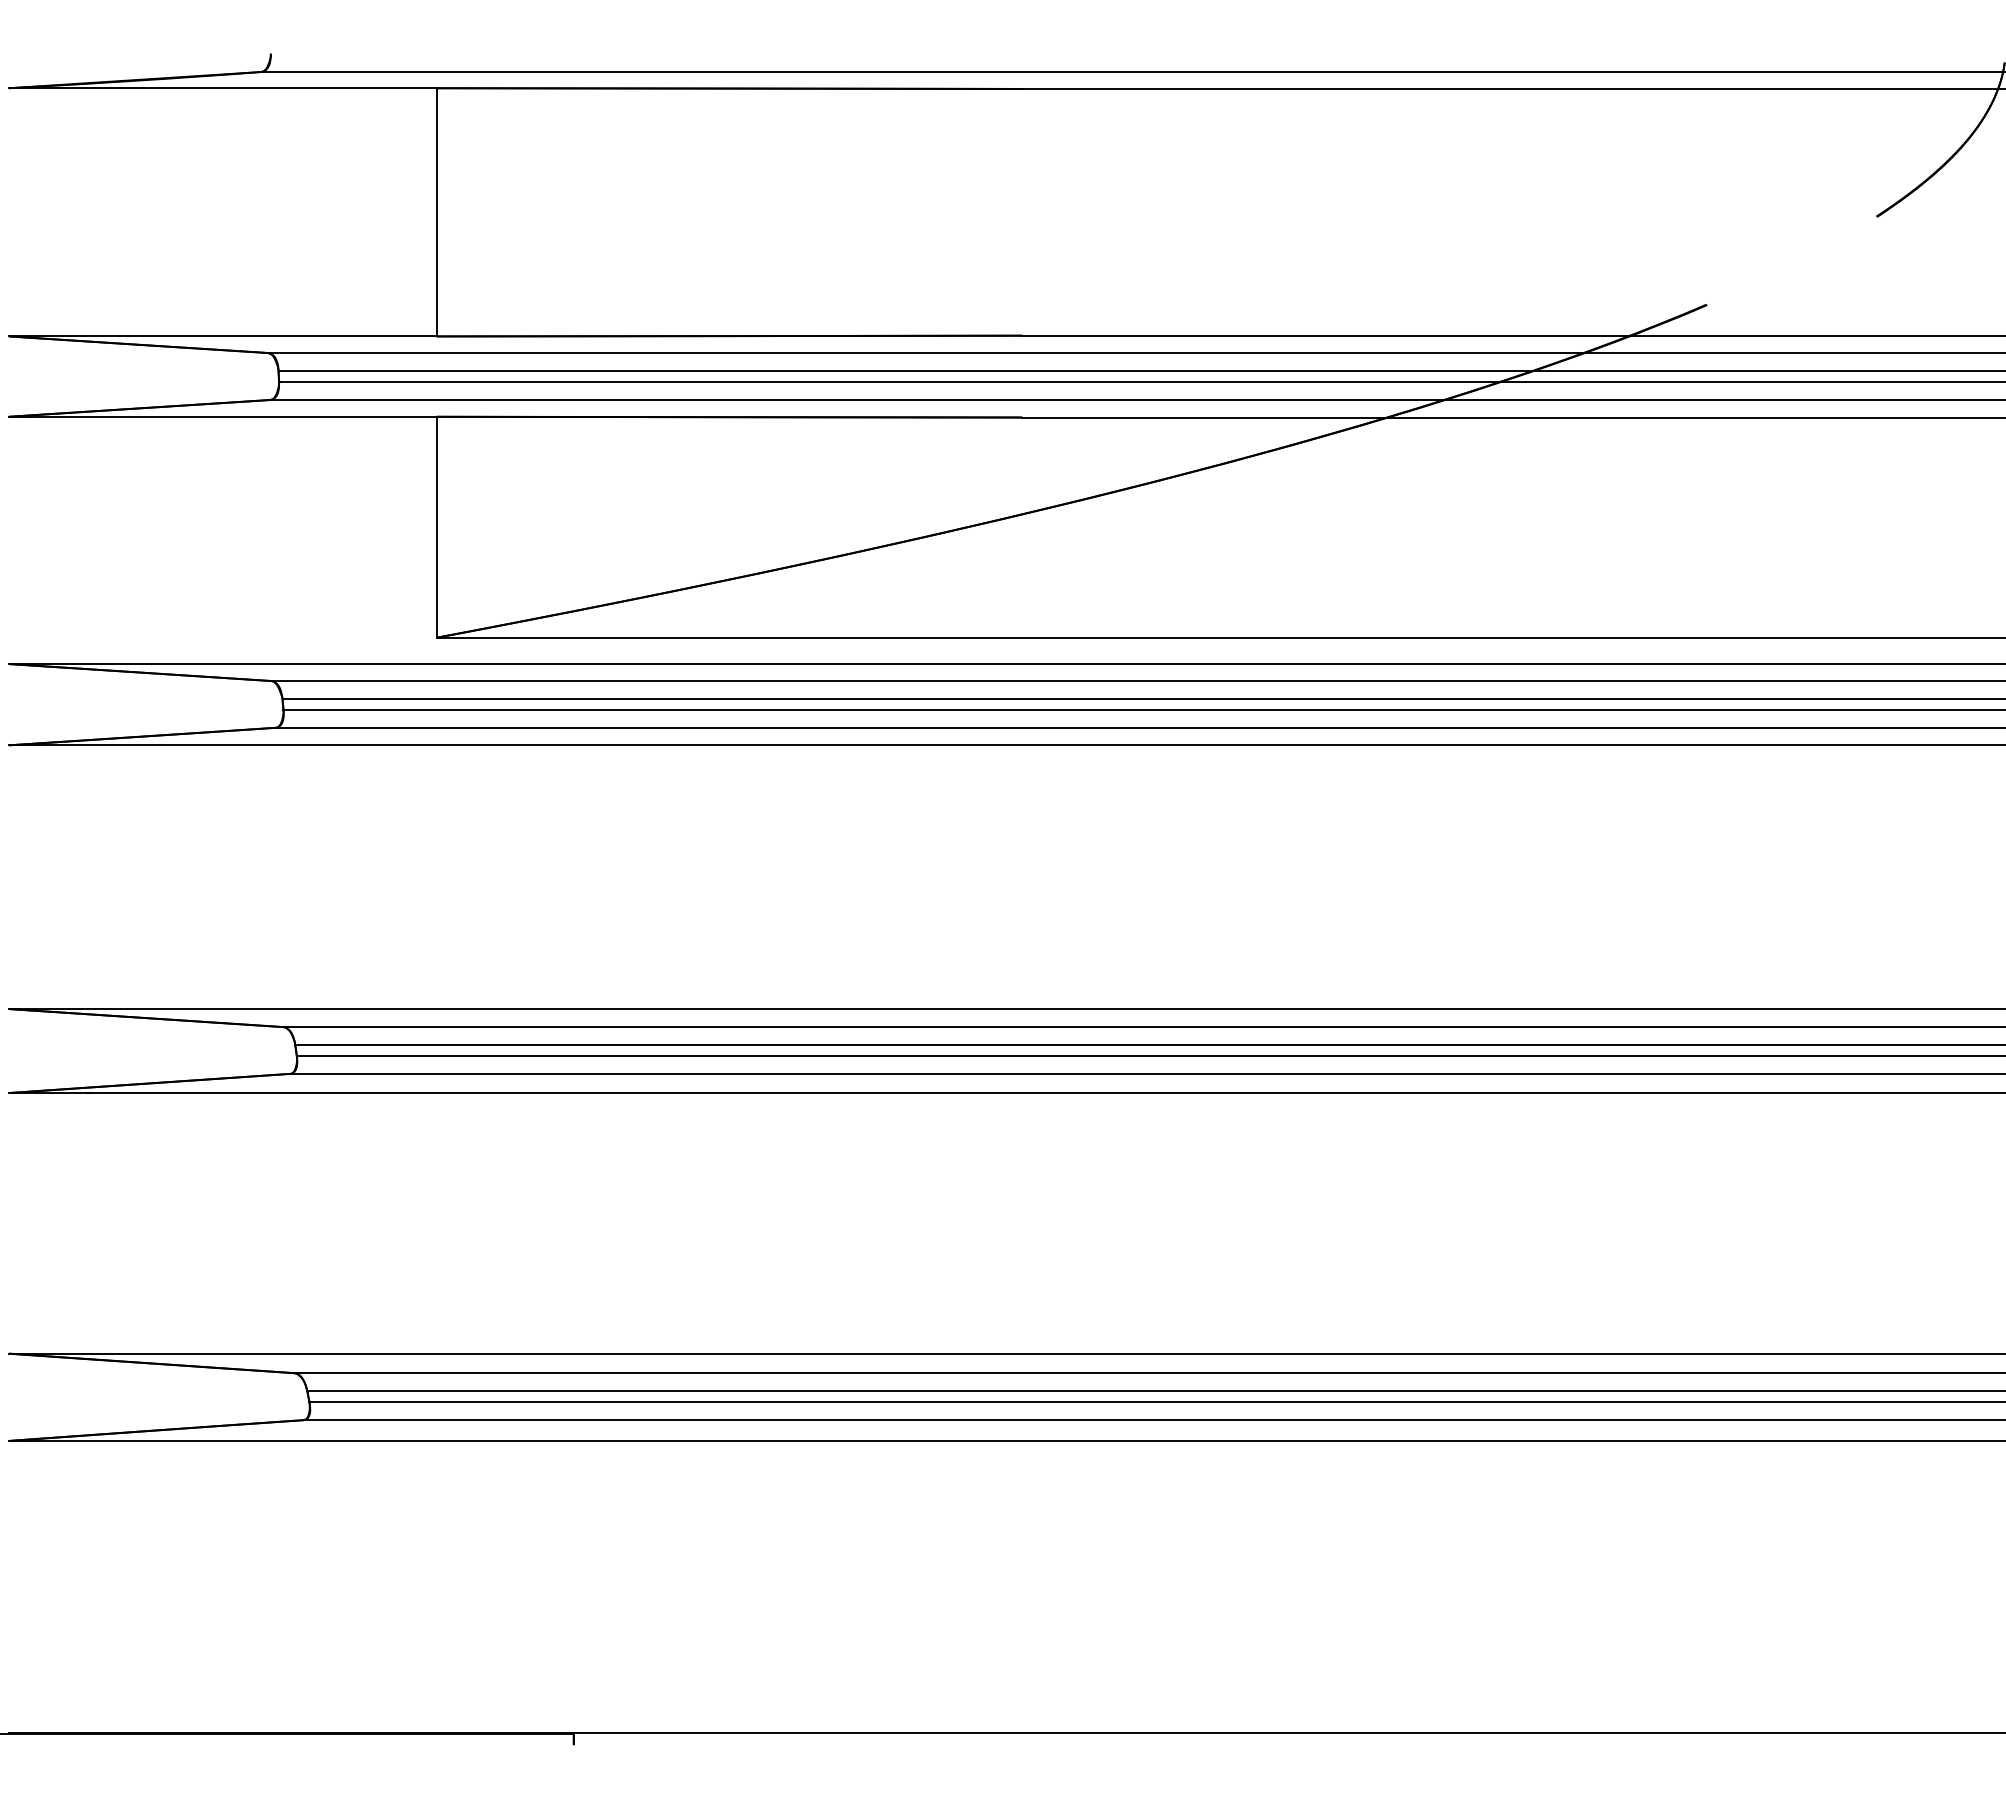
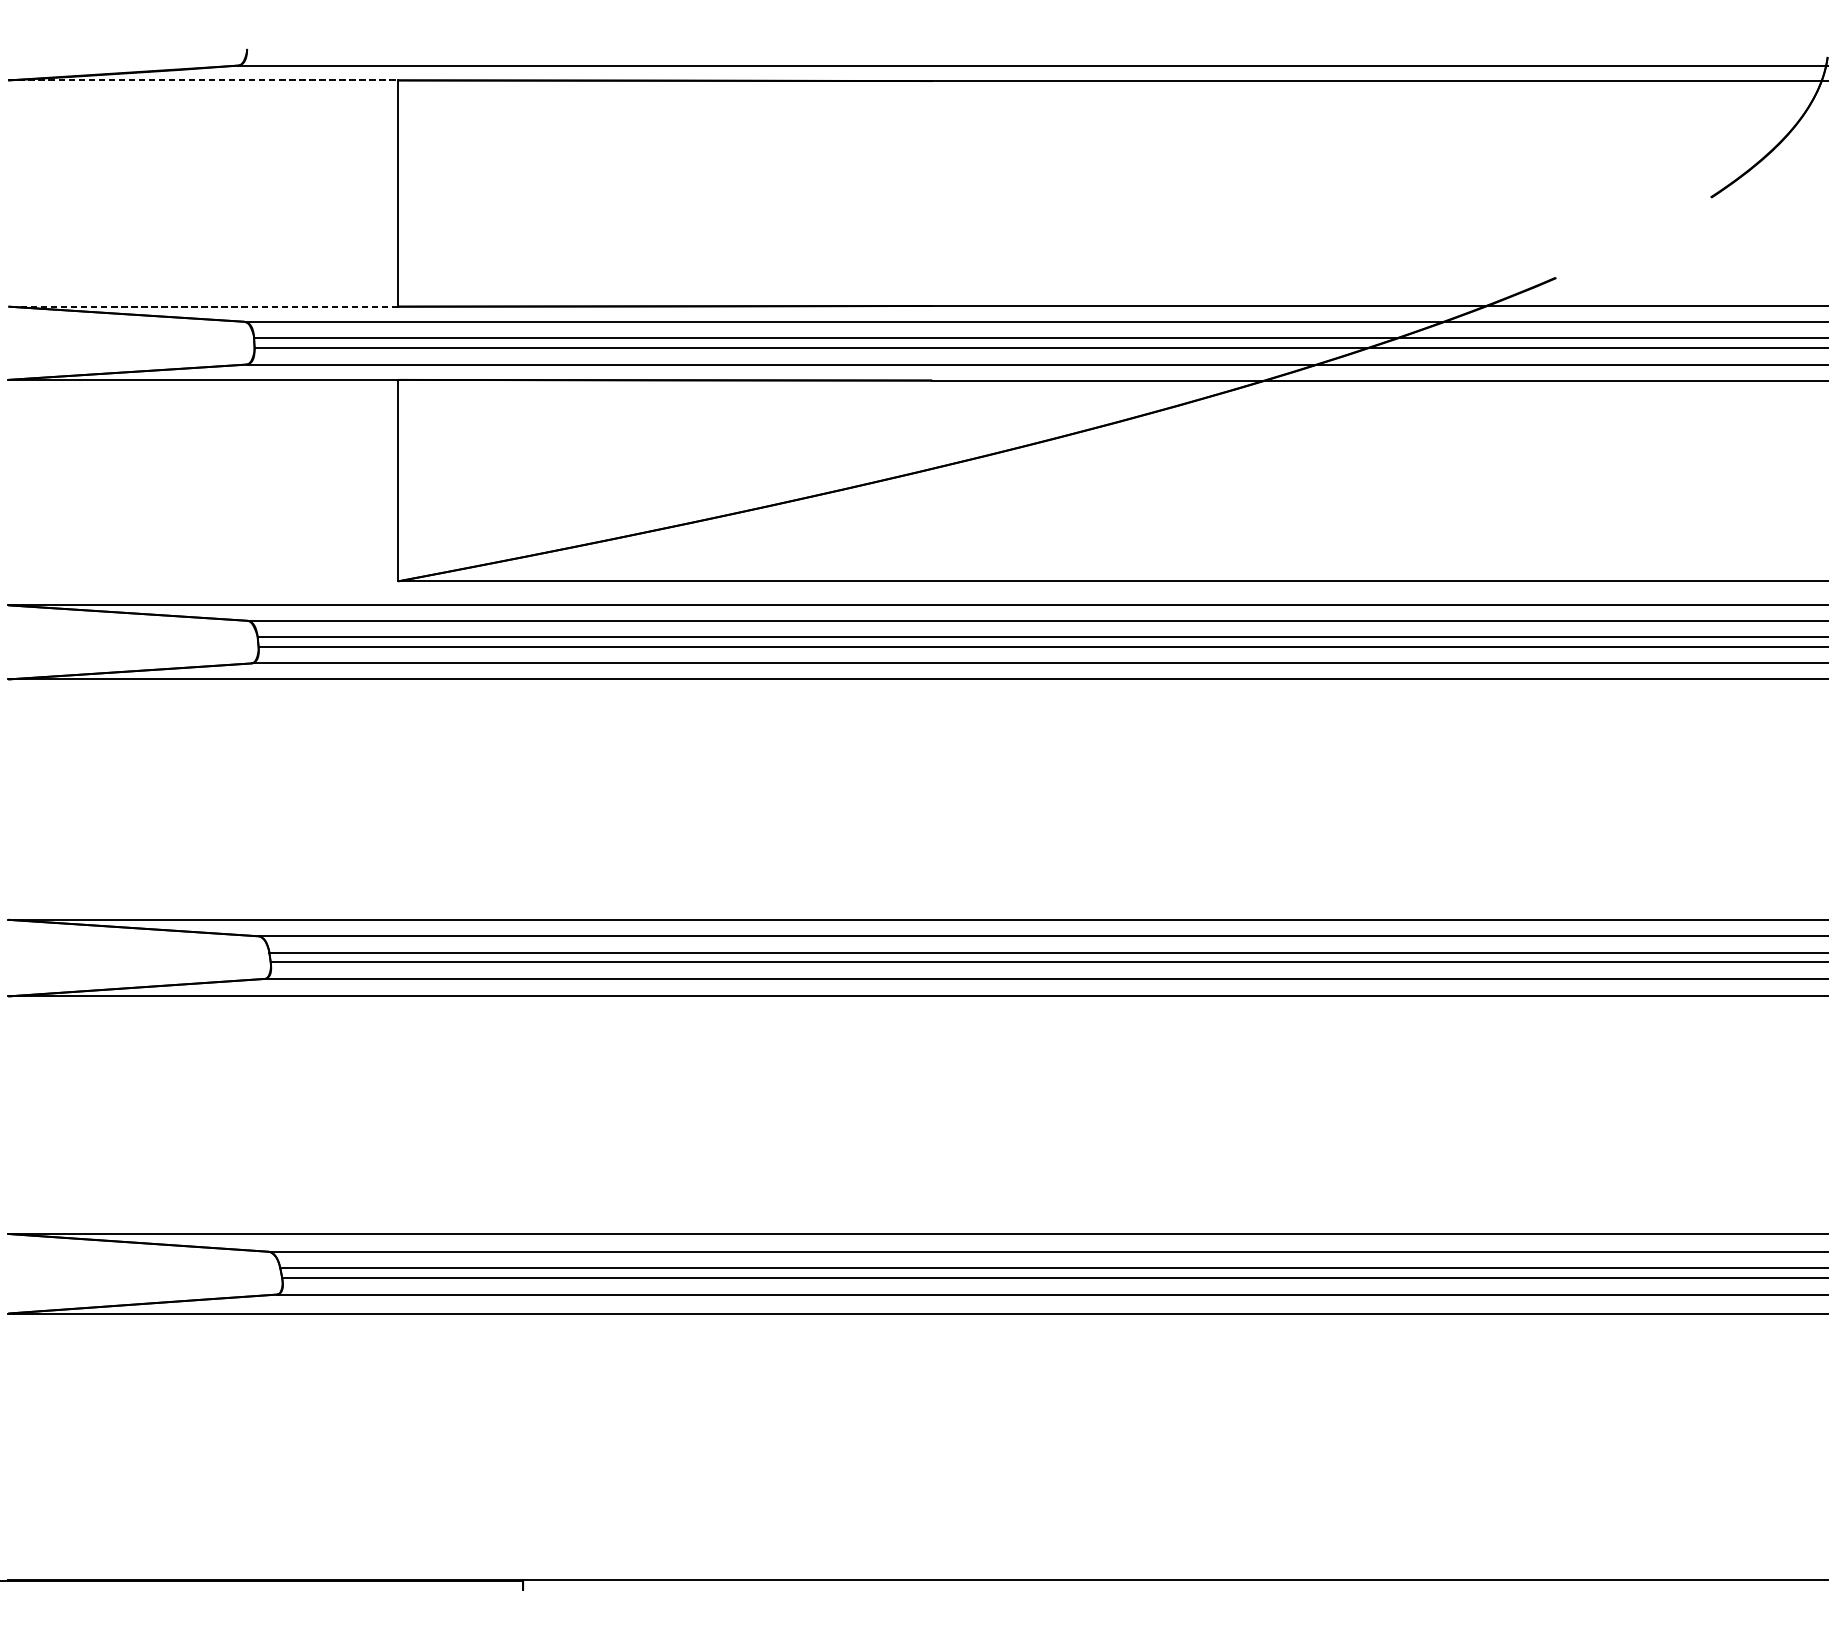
line: (222, 88) -> (202, 80), solid -> dashed
line: (222, 336) -> (202, 306), solid -> dashed

